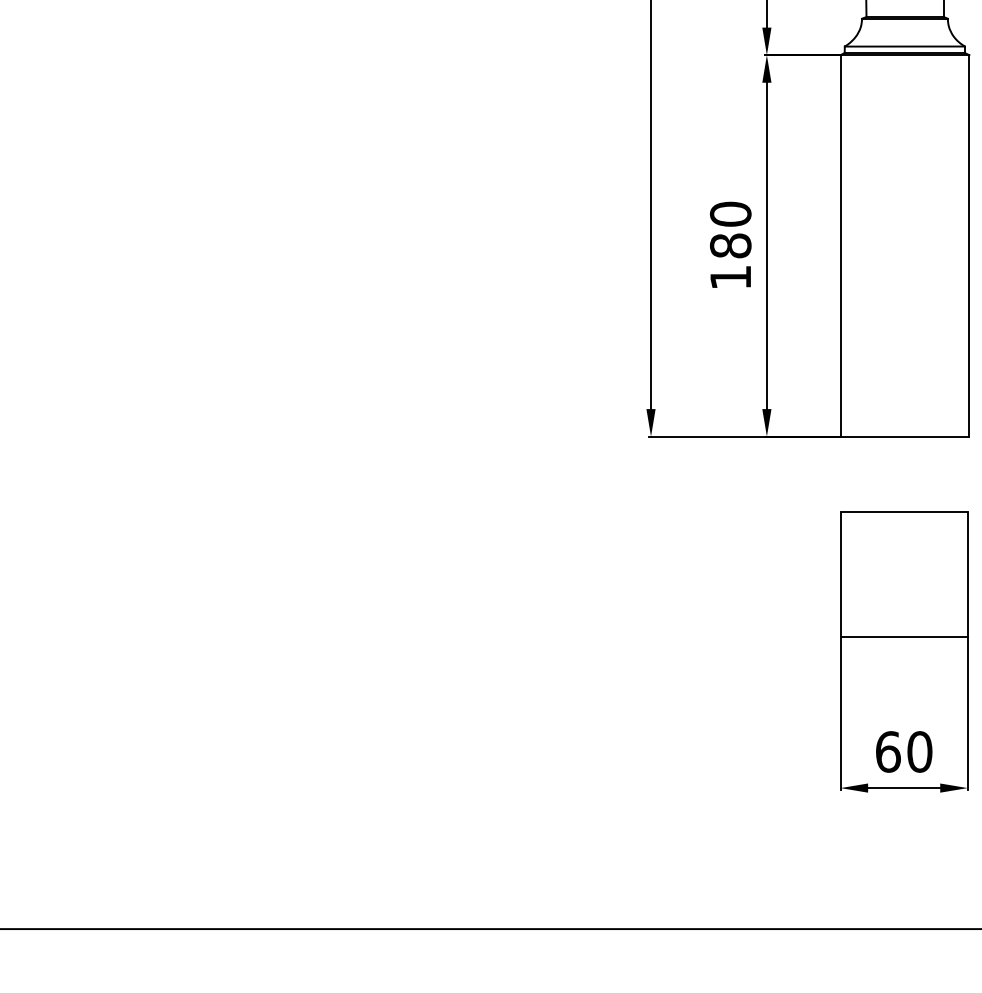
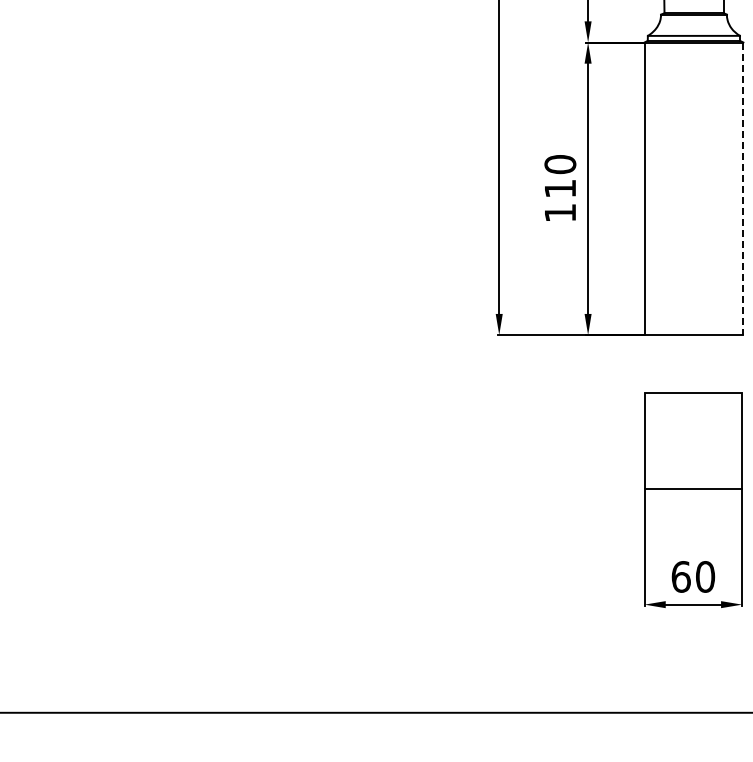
text: (730, 245) -> (560, 188), 180 -> 110
line: (969, 246) -> (743, 189), solid -> dashed

